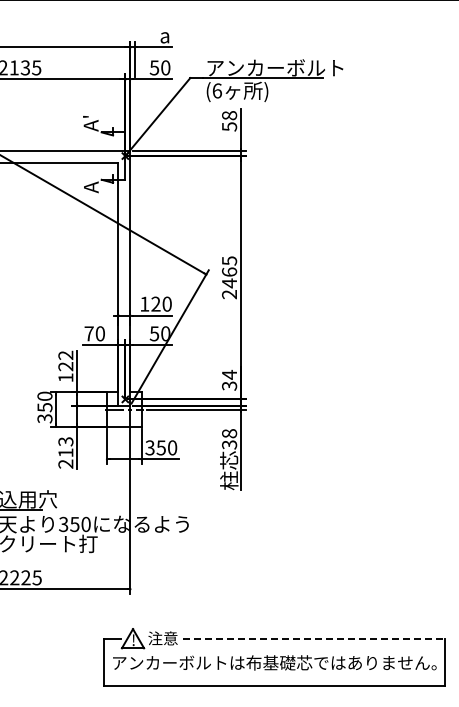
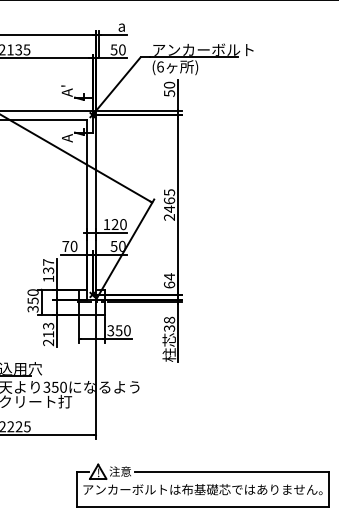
text: (229, 115) -> (169, 85), 58 -> 50
text: (65, 360) -> (48, 266), 122 -> 137
text: (229, 385) -> (169, 284), 34 -> 64
line: (314, 638) -> (232, 471), dashed -> solid

